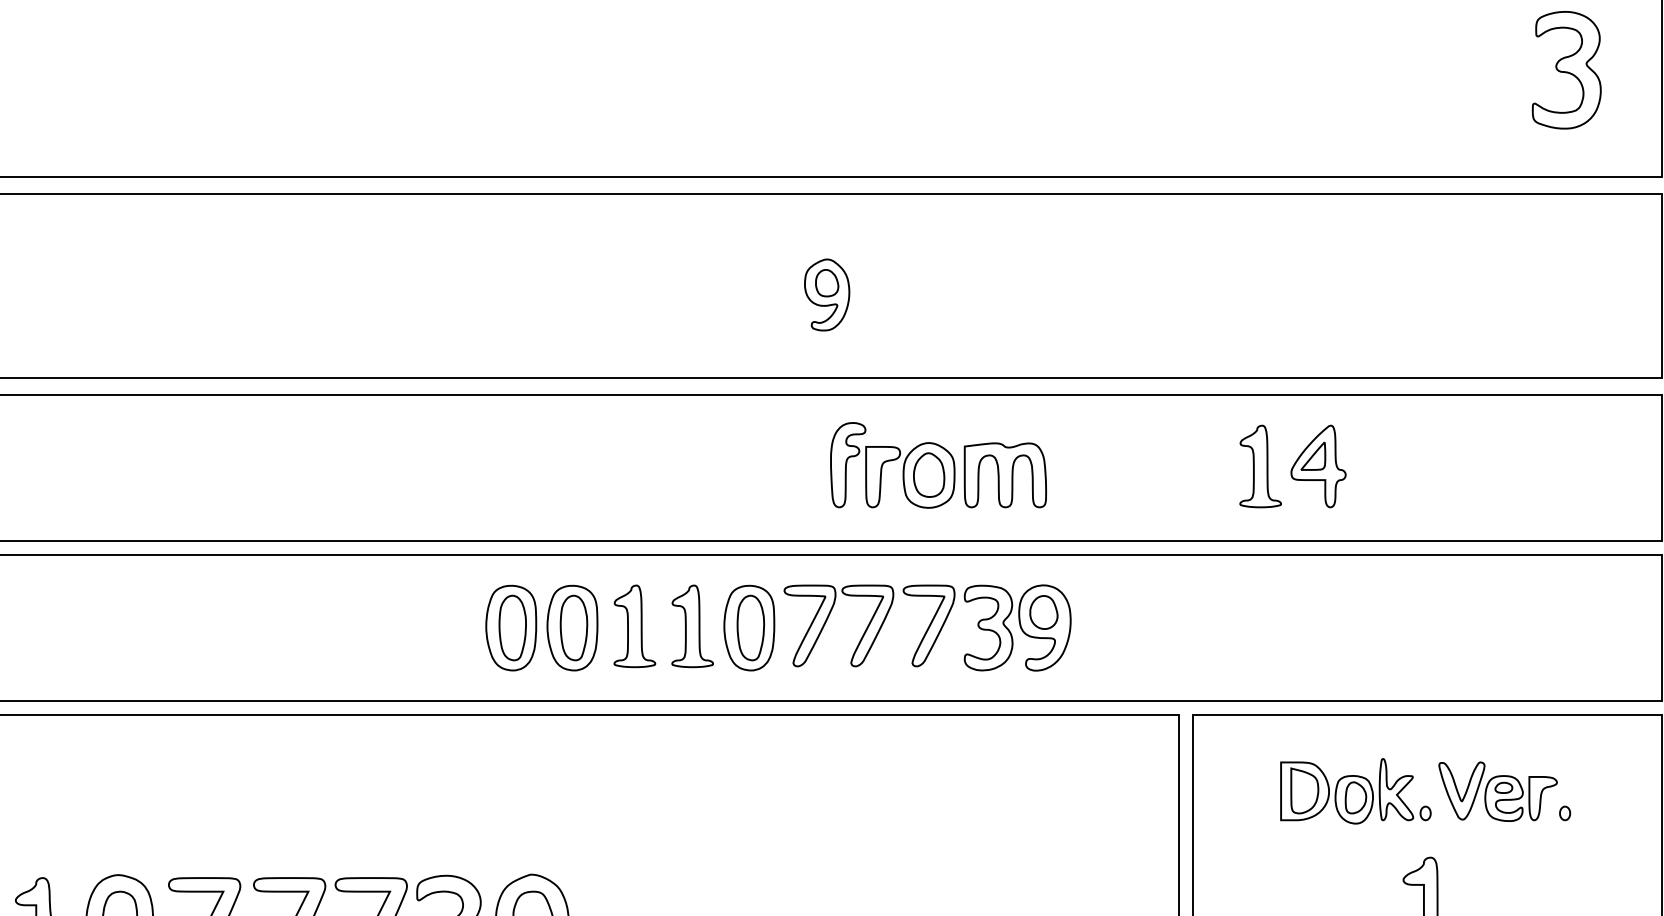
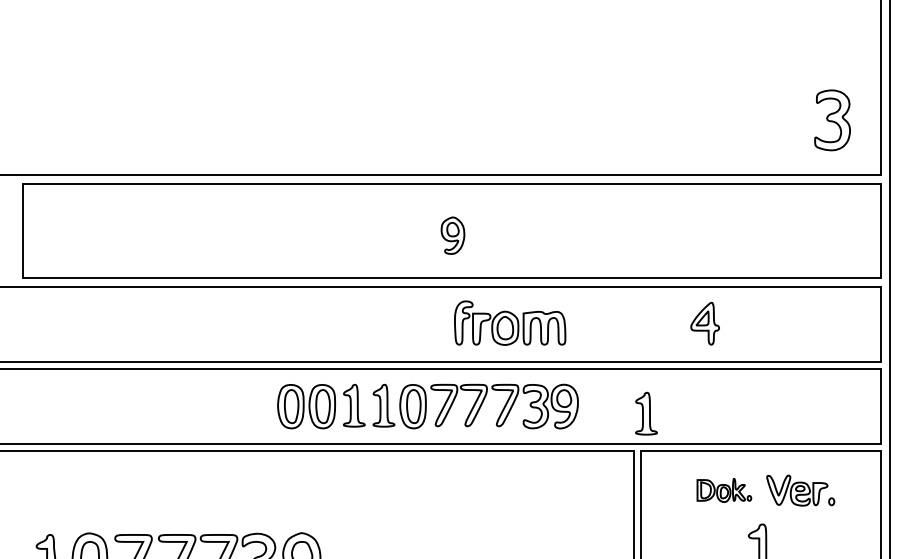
part: (1260, 466) -> (646, 413), moved
part: (1356, 791) -> (724, 490), size x0.7

